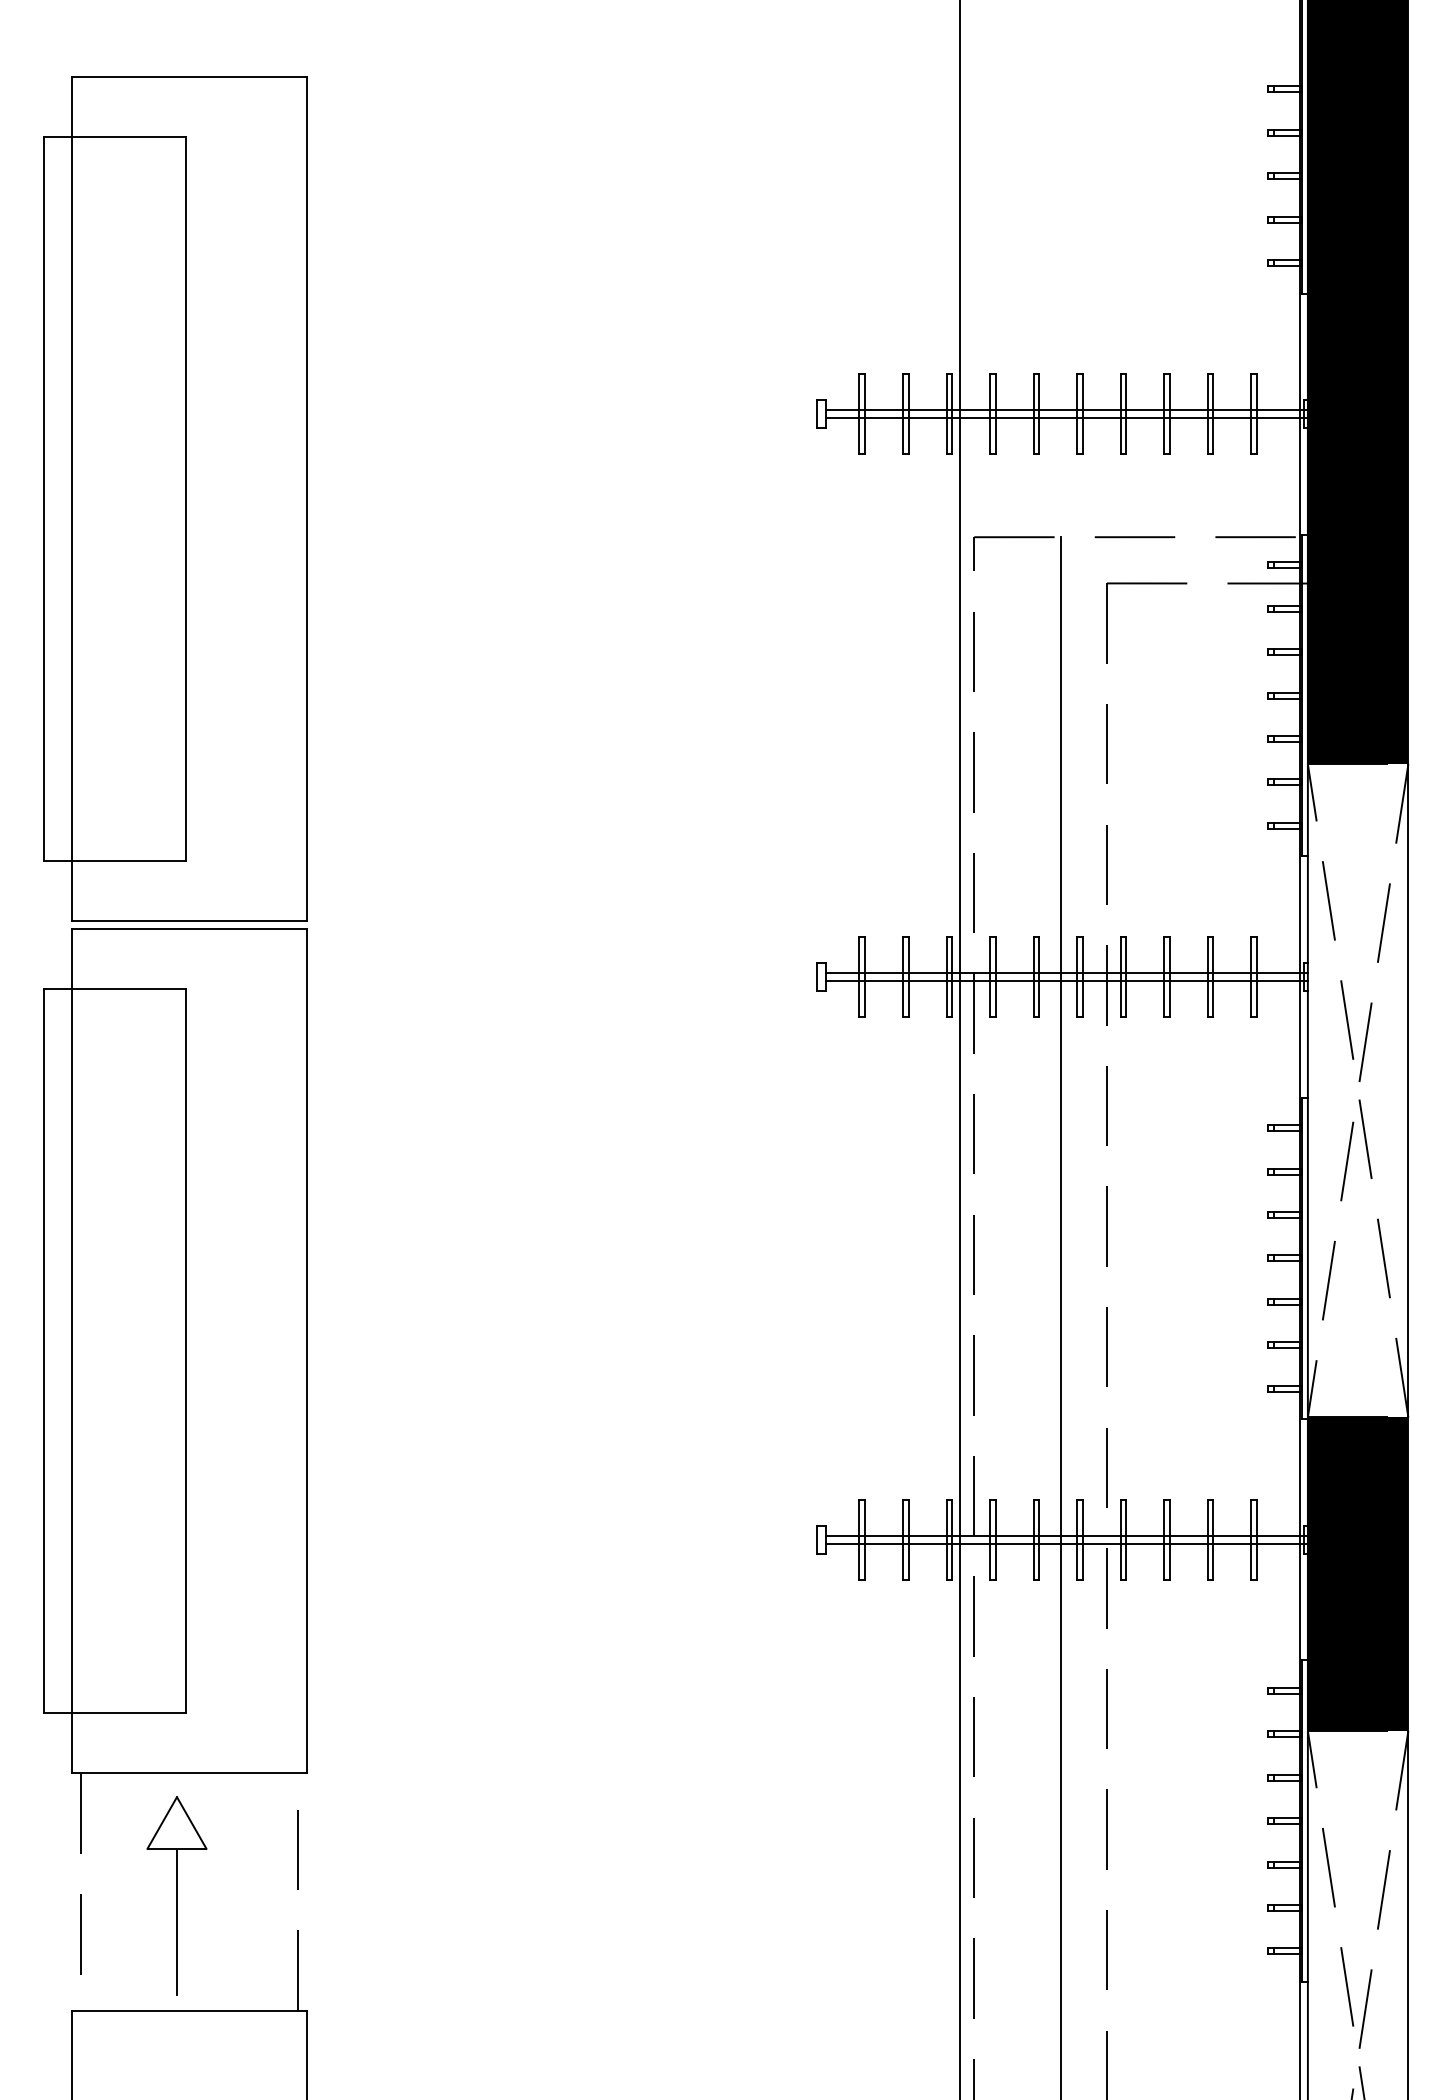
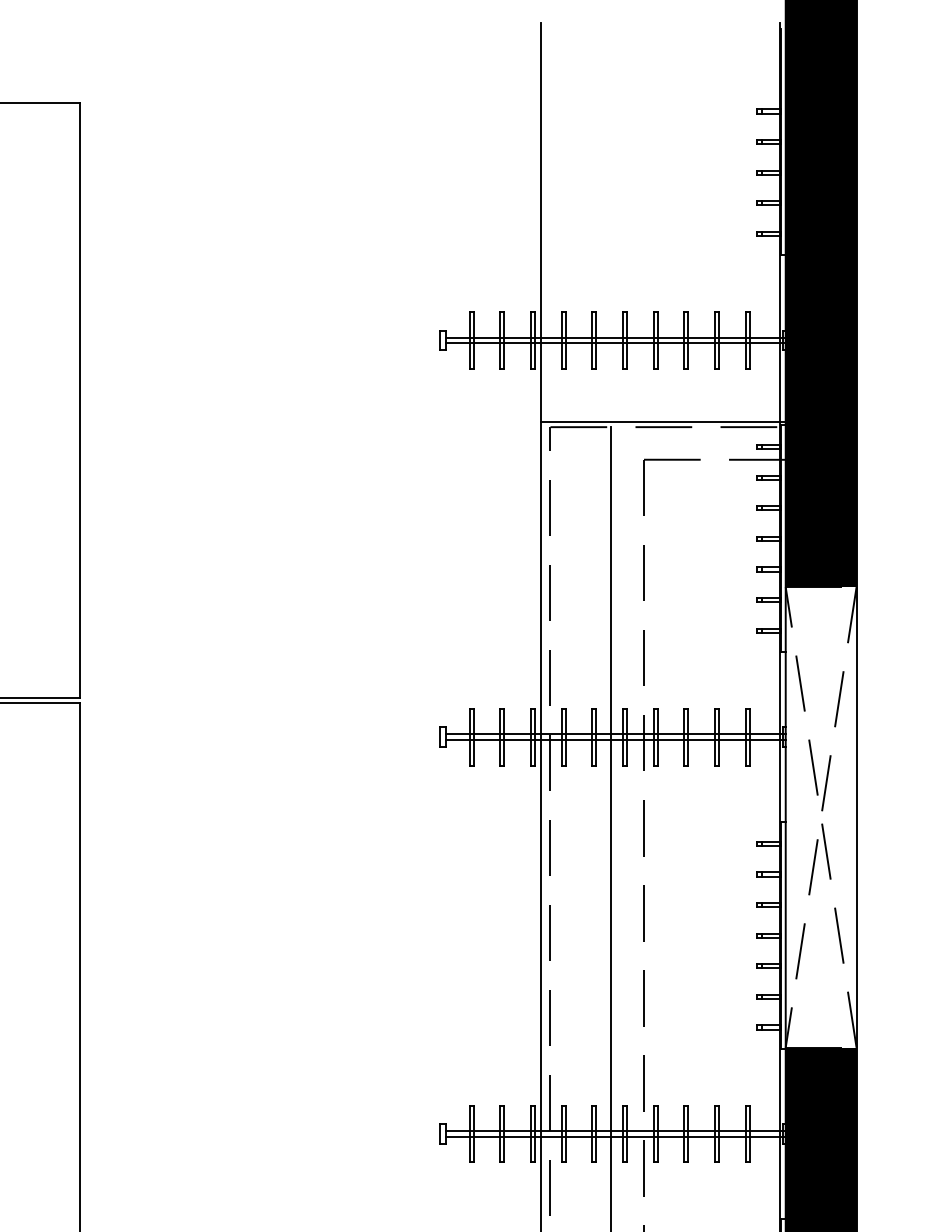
line: (1133, 529) -> (662, 421), added

